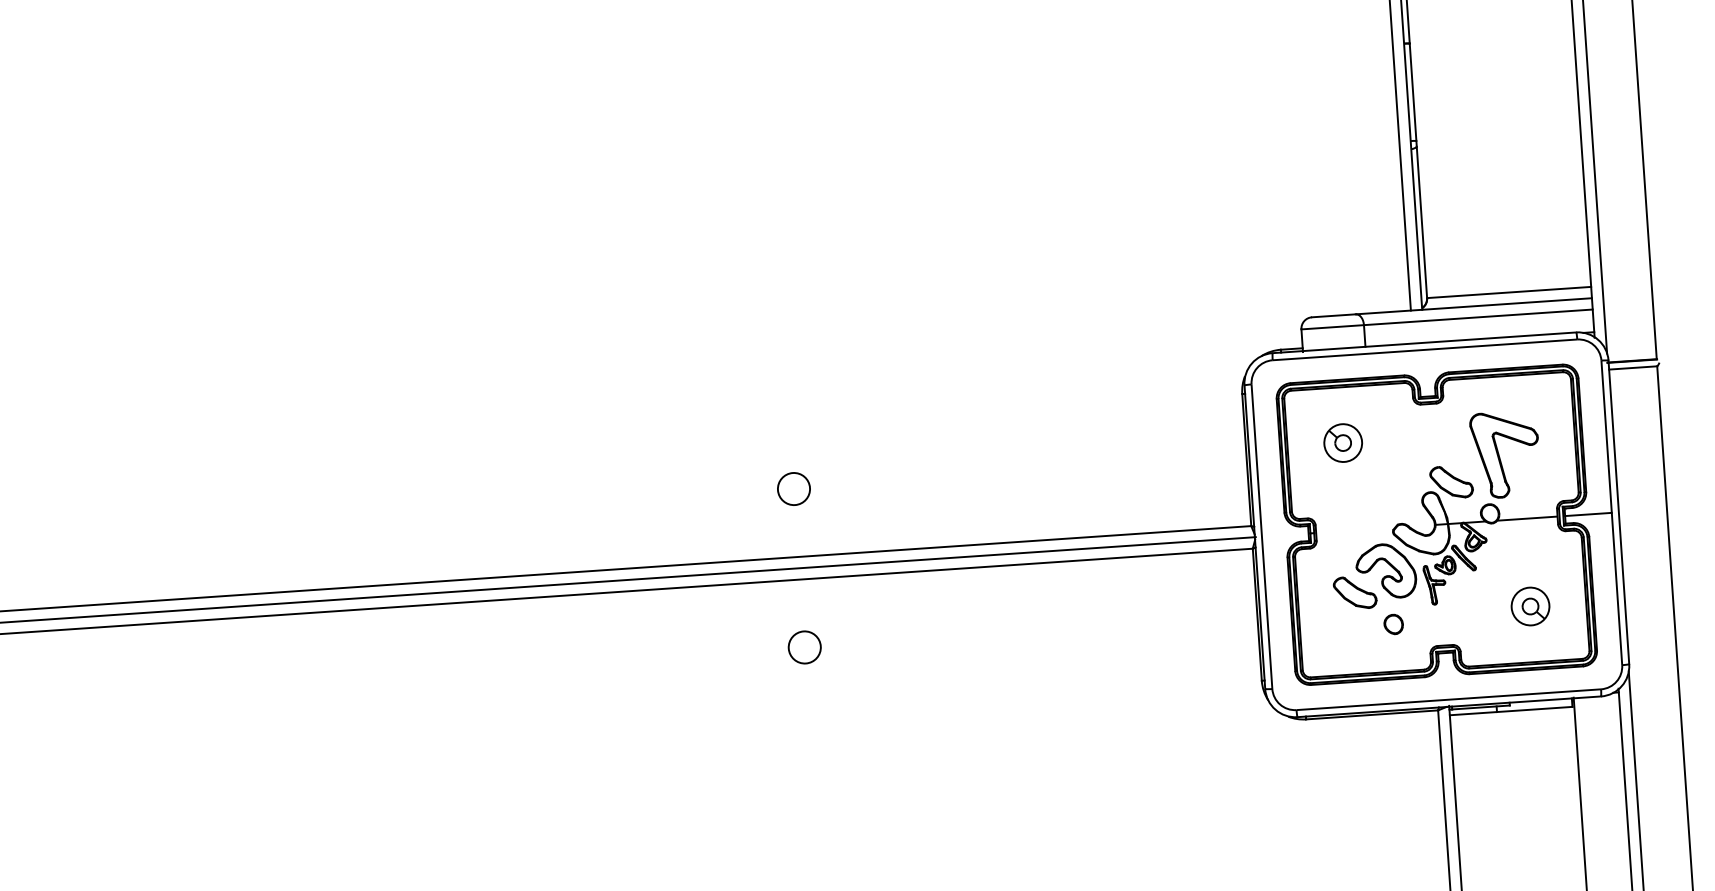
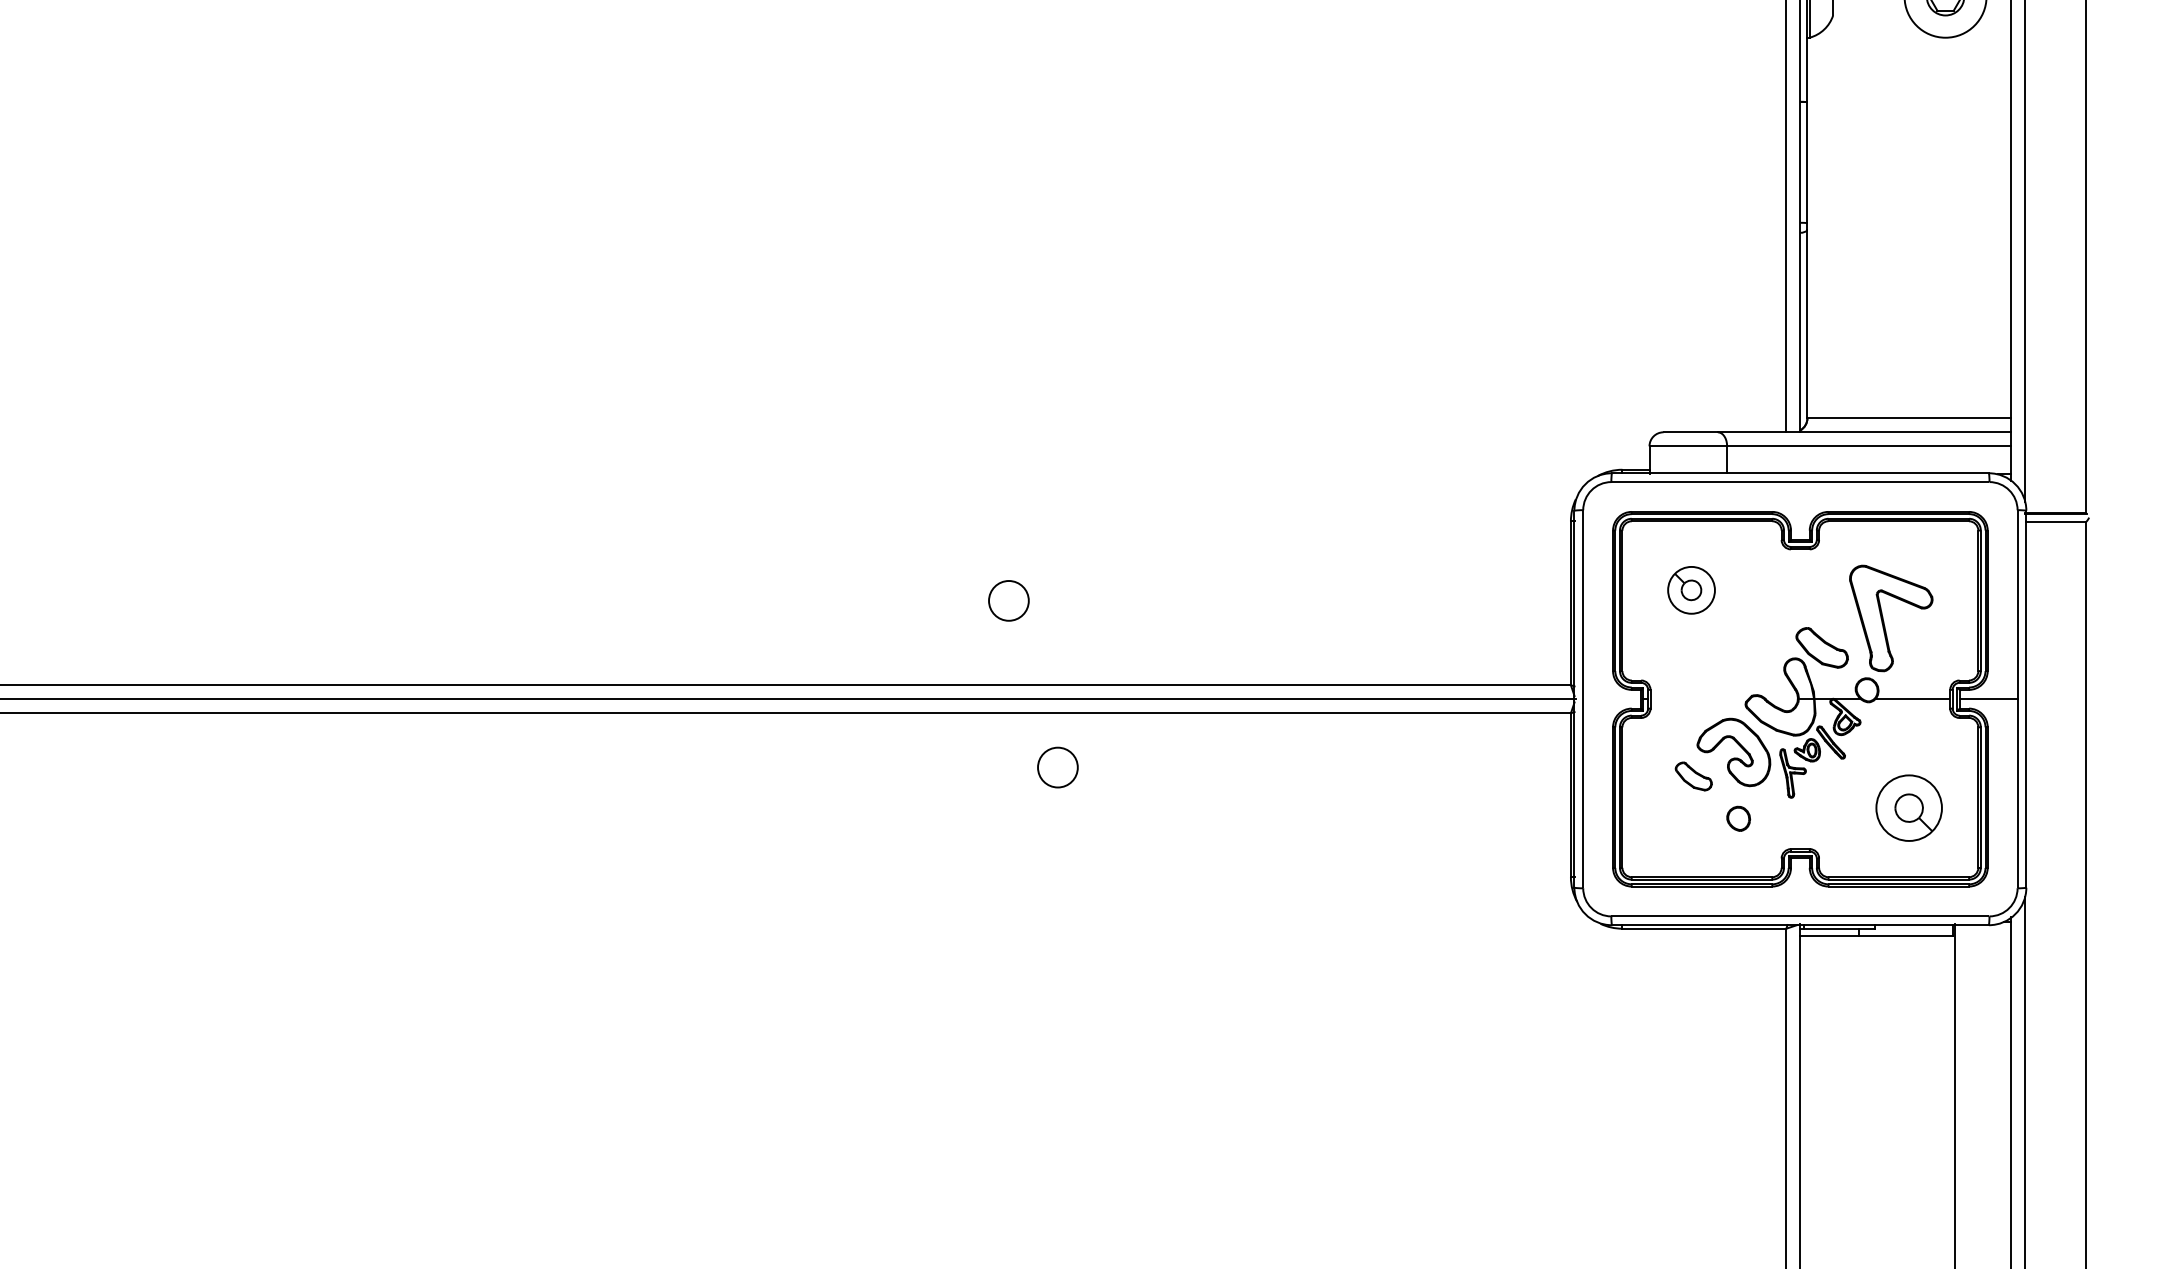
part: (1355, 592) -> (1693, 776), size x0.7
part: (1530, 606) -> (1909, 807), size x1.4
circle: (804, 647) -> (1057, 767), moved

